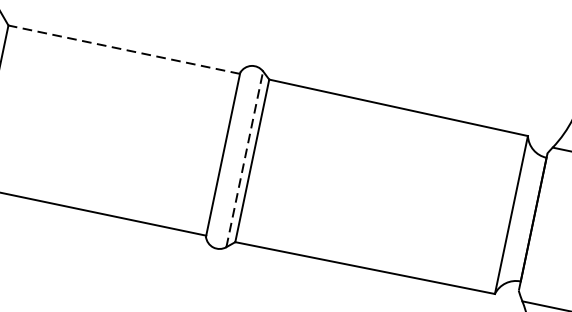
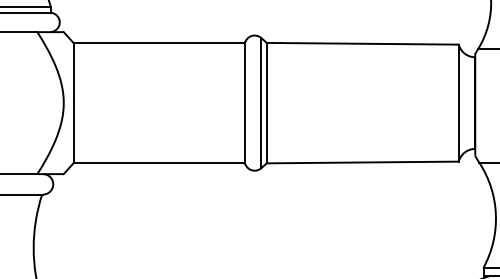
line: (124, 50) -> (159, 43), dashed -> solid
line: (245, 158) -> (261, 102), dashed -> solid

